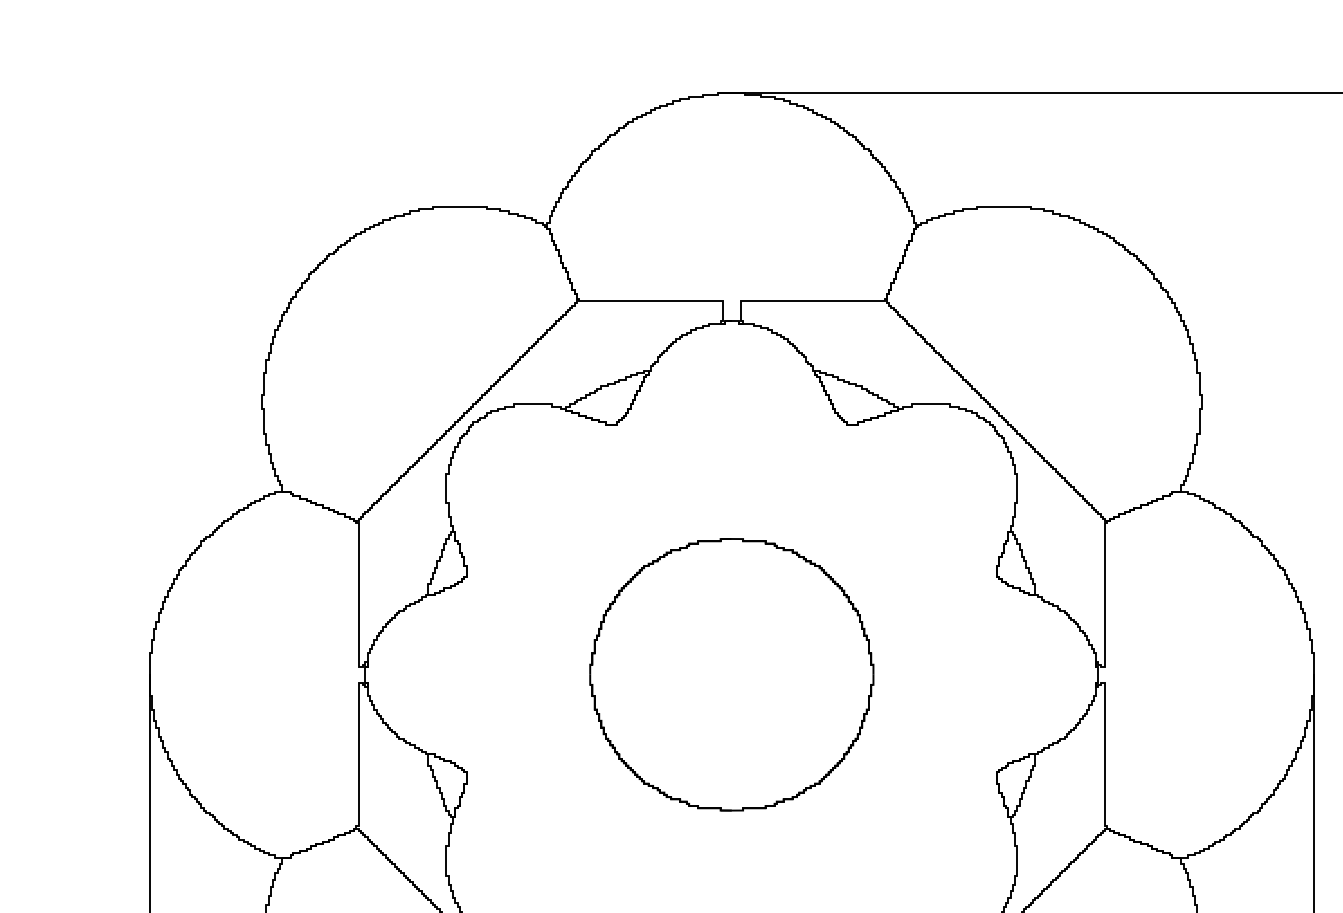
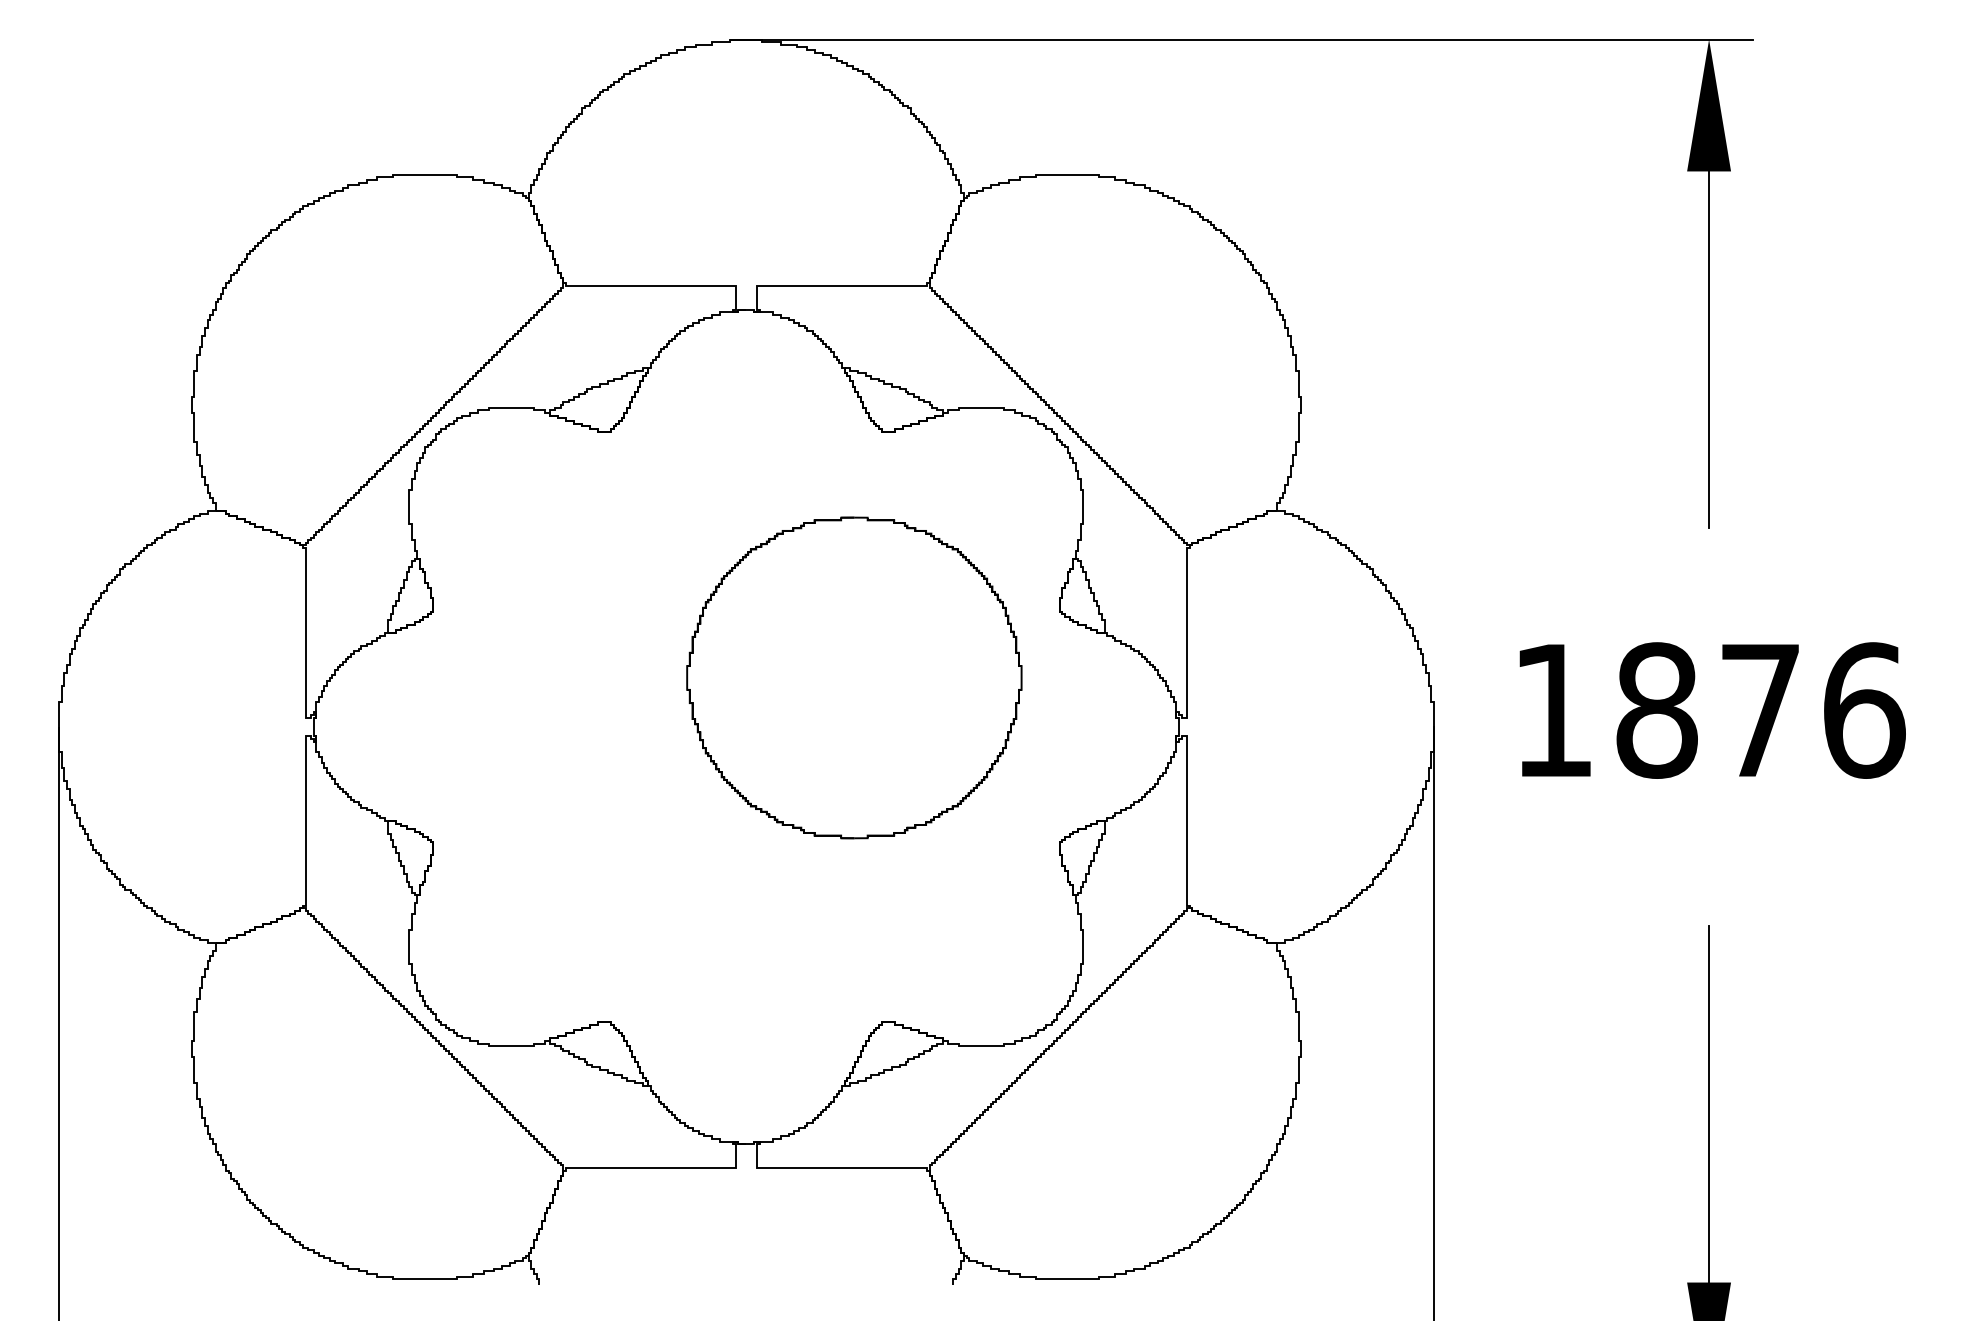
part: (731, 674) -> (854, 677), moved

